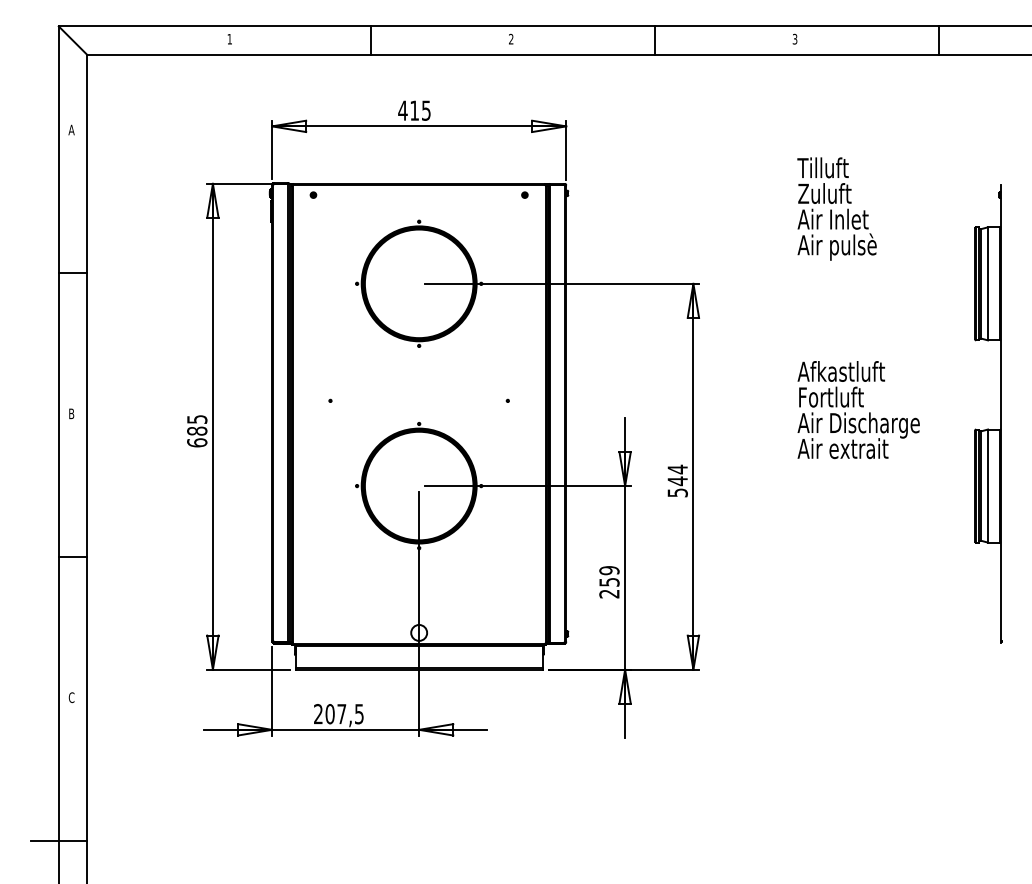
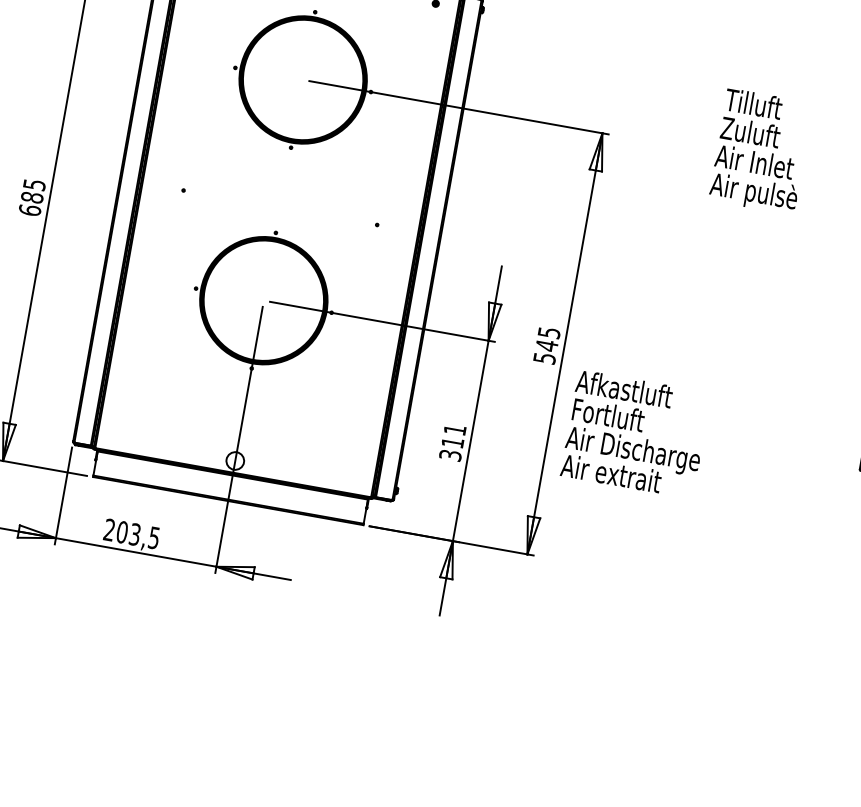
text: (836, 208) -> (760, 150), moved
text: (858, 410) -> (635, 434), moved
text: (677, 469) -> (548, 332), 544 -> 545
text: (609, 582) -> (452, 442), 259 -> 311
text: (341, 713) -> (134, 533), 207,5 -> 203,5

